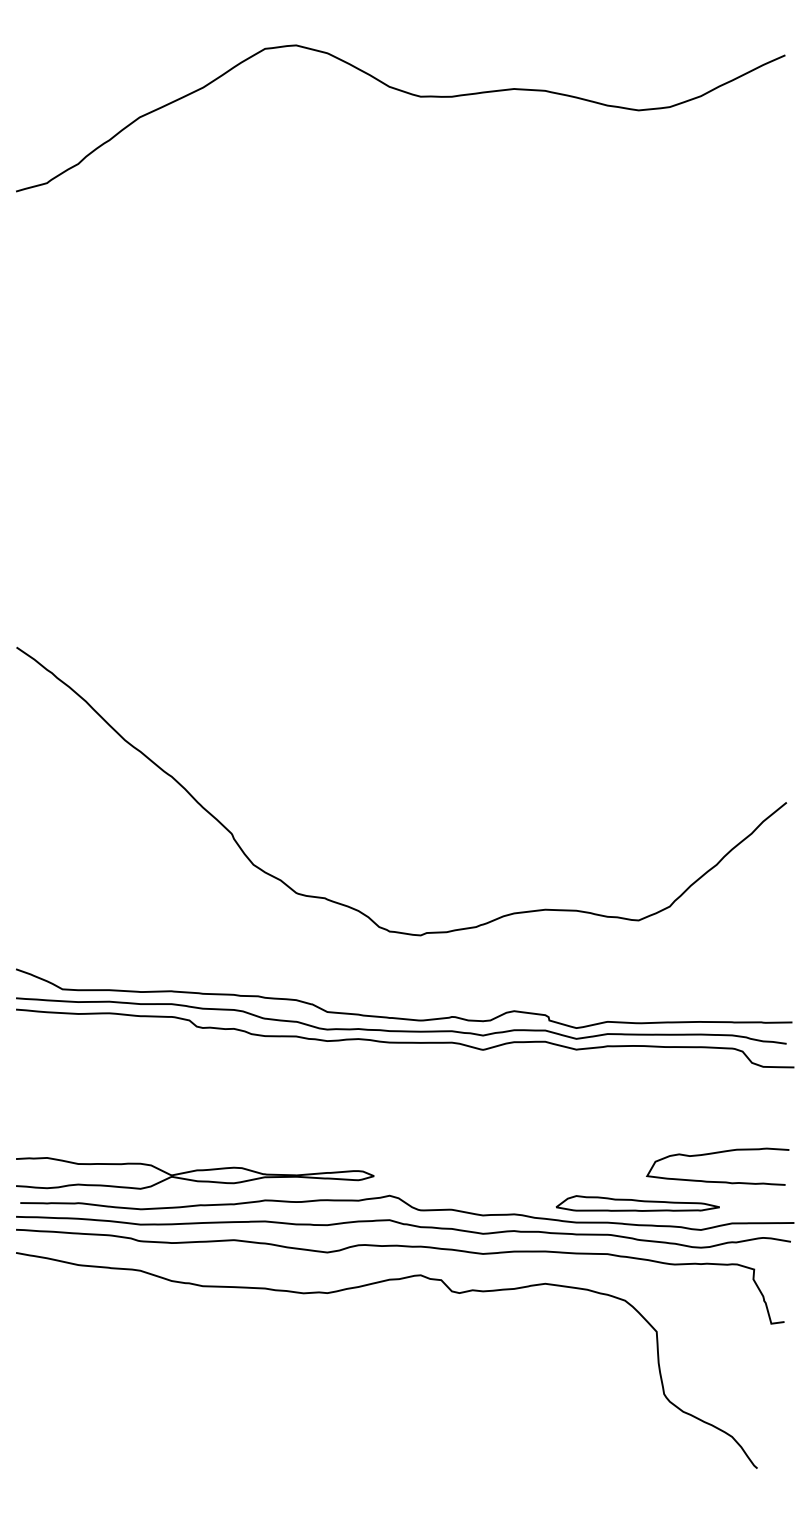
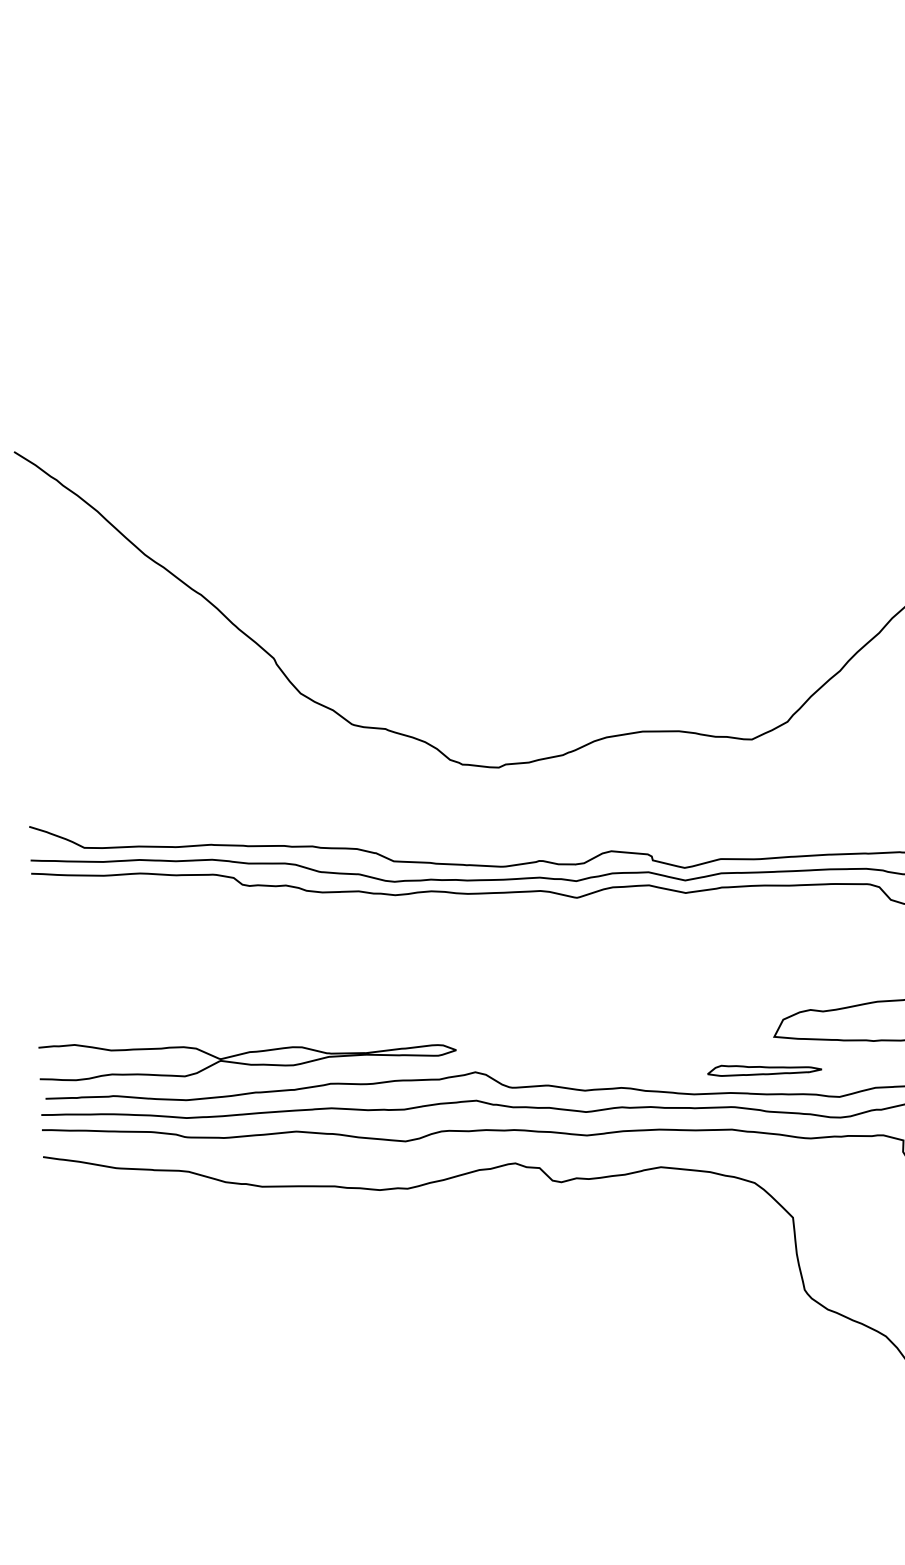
part: (637, 1203) -> (764, 1069), size x0.6

